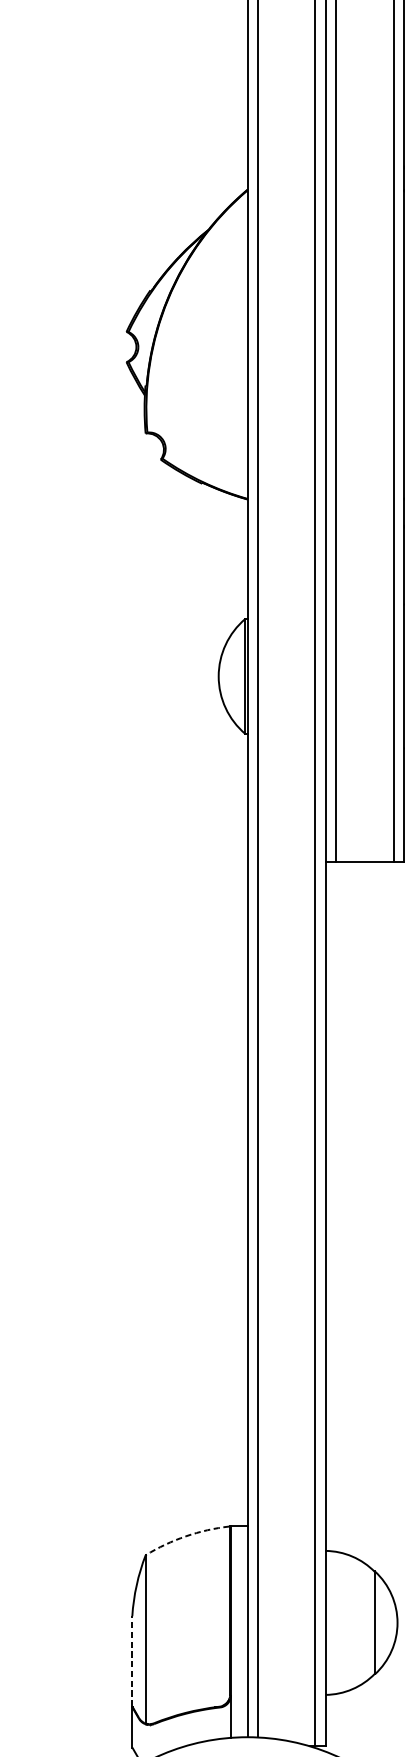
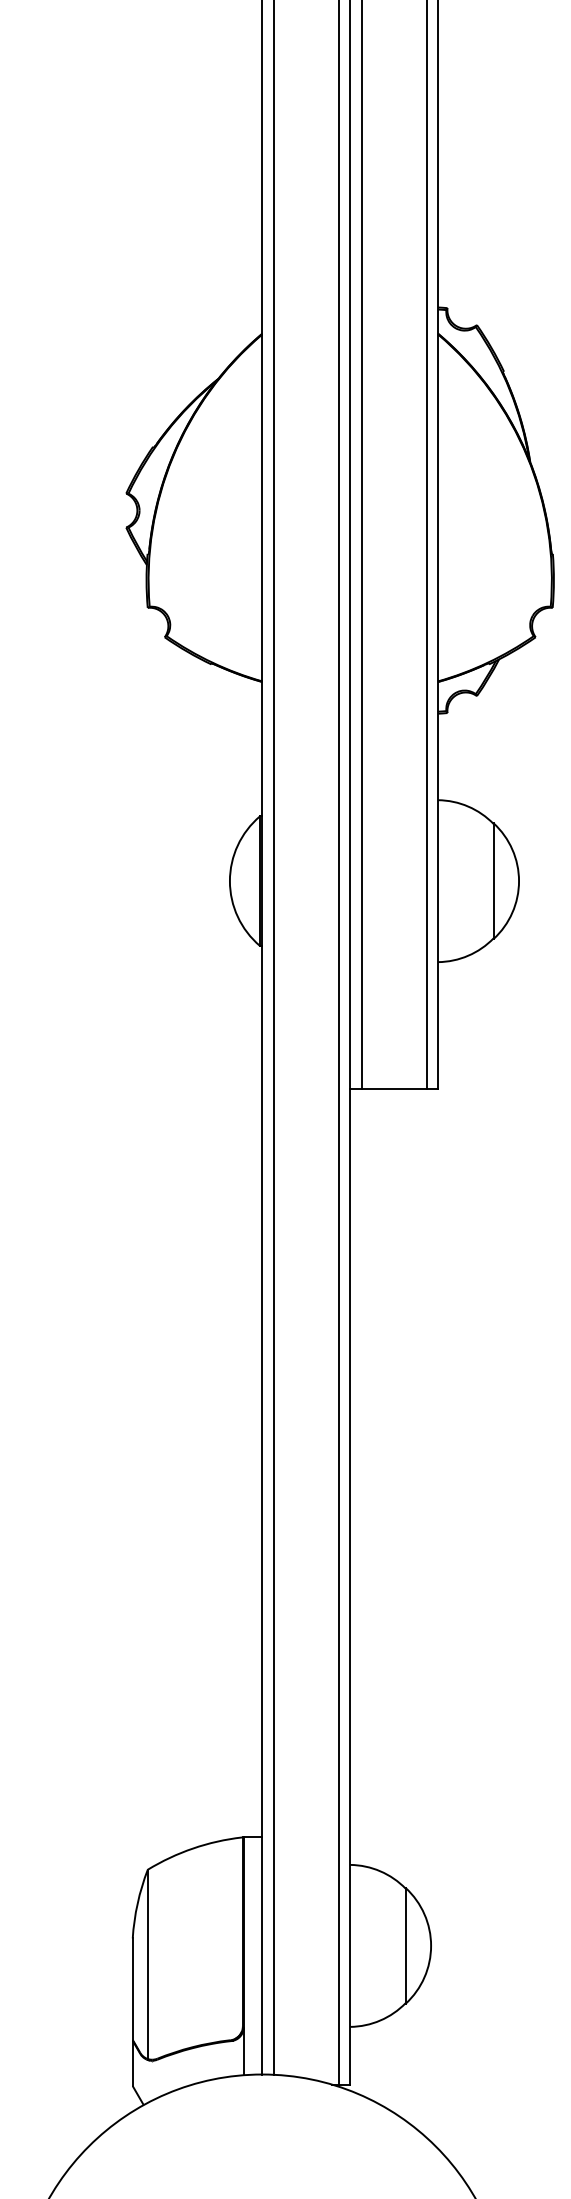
arc: (186, 1536) -> (193, 1848), dashed -> solid
line: (132, 1661) -> (132, 1989), dashed -> solid

